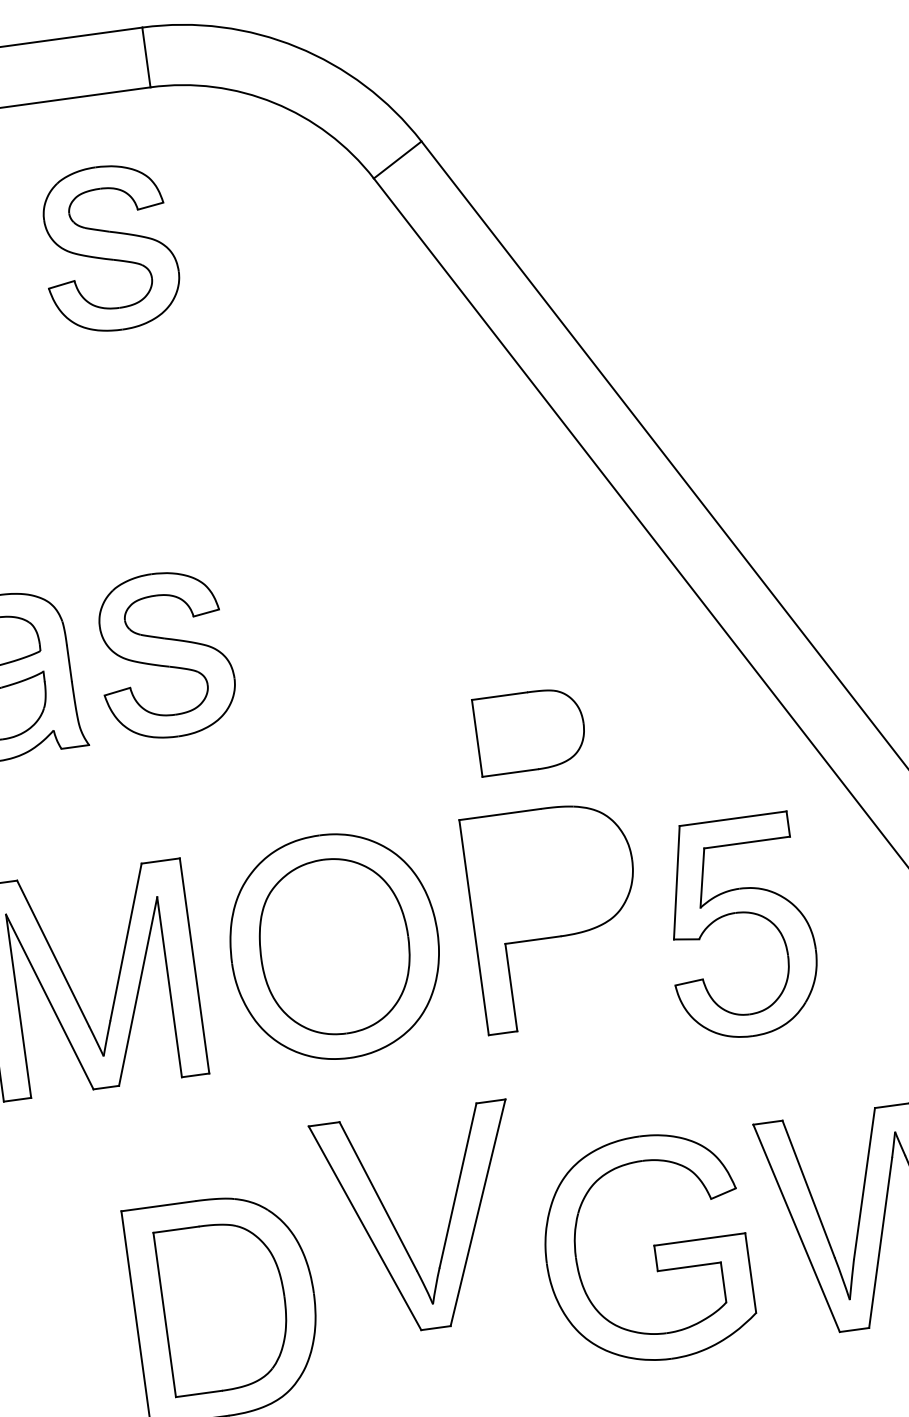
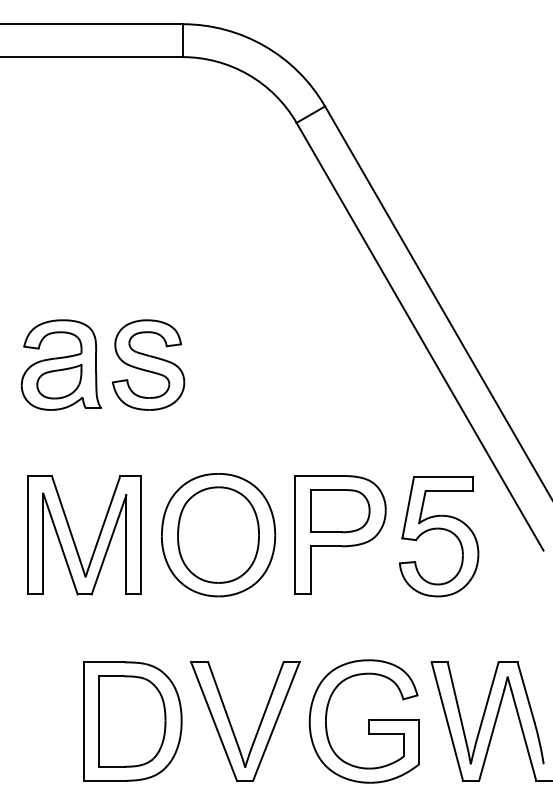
part: (109, 247) -> (148, 140), removed
part: (530, 731) -> (340, 511), moved
part: (739, 914) -> (439, 529), moved
part: (399, 1232) -> (232, 726), moved

